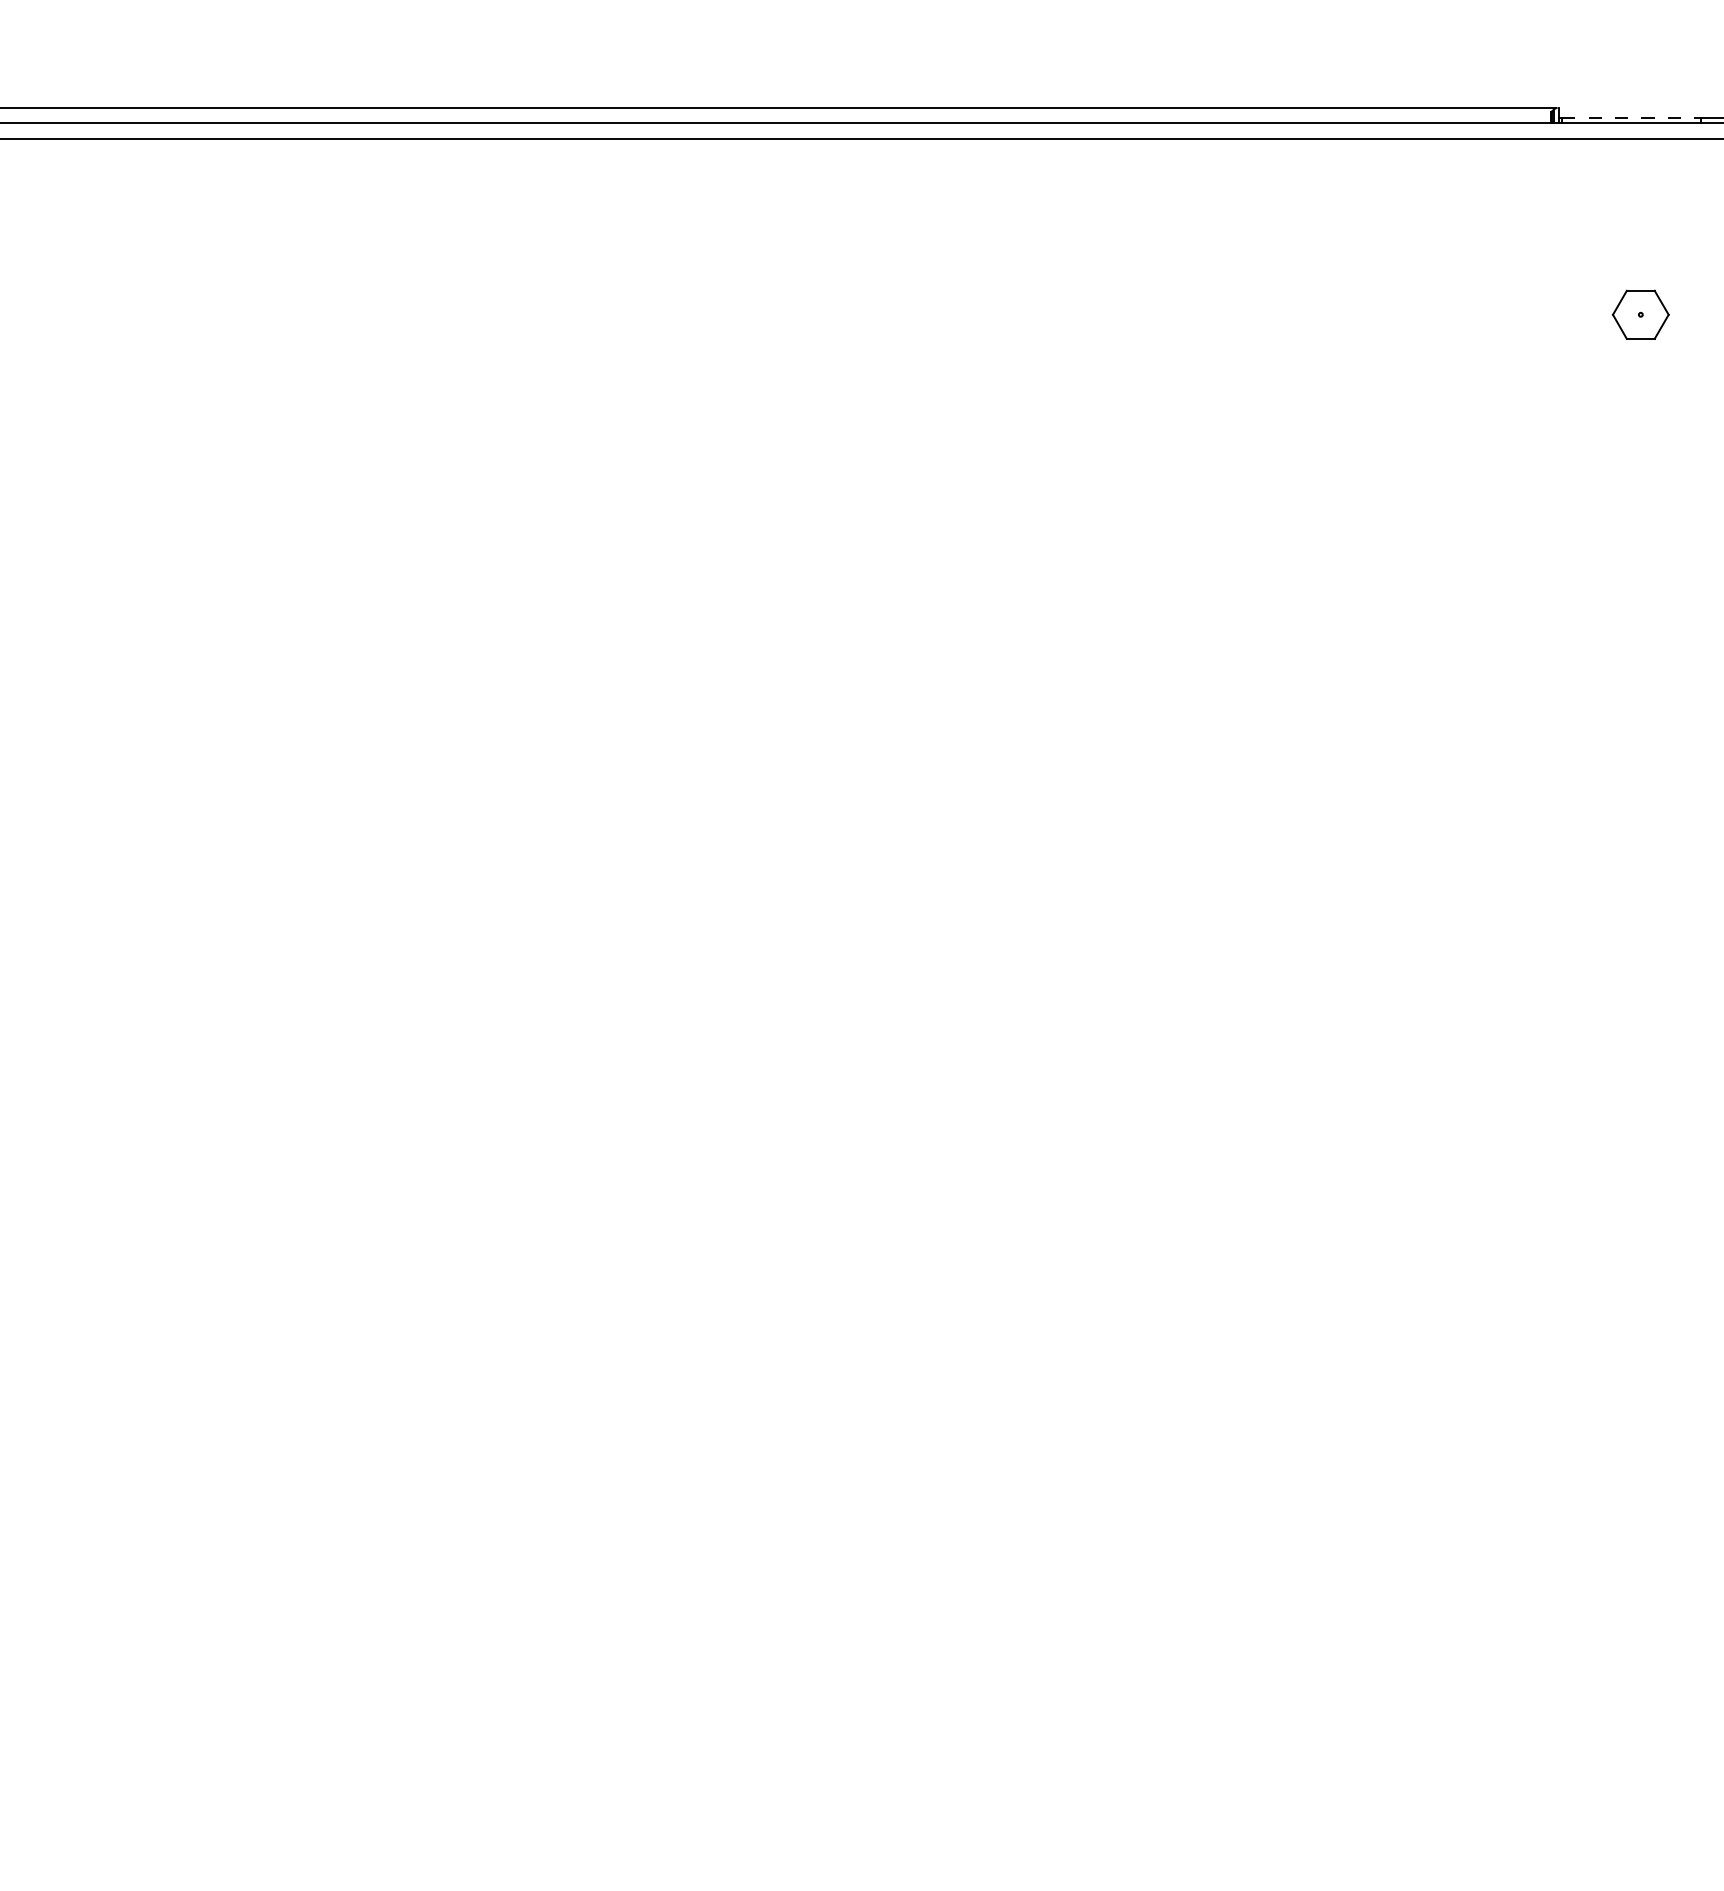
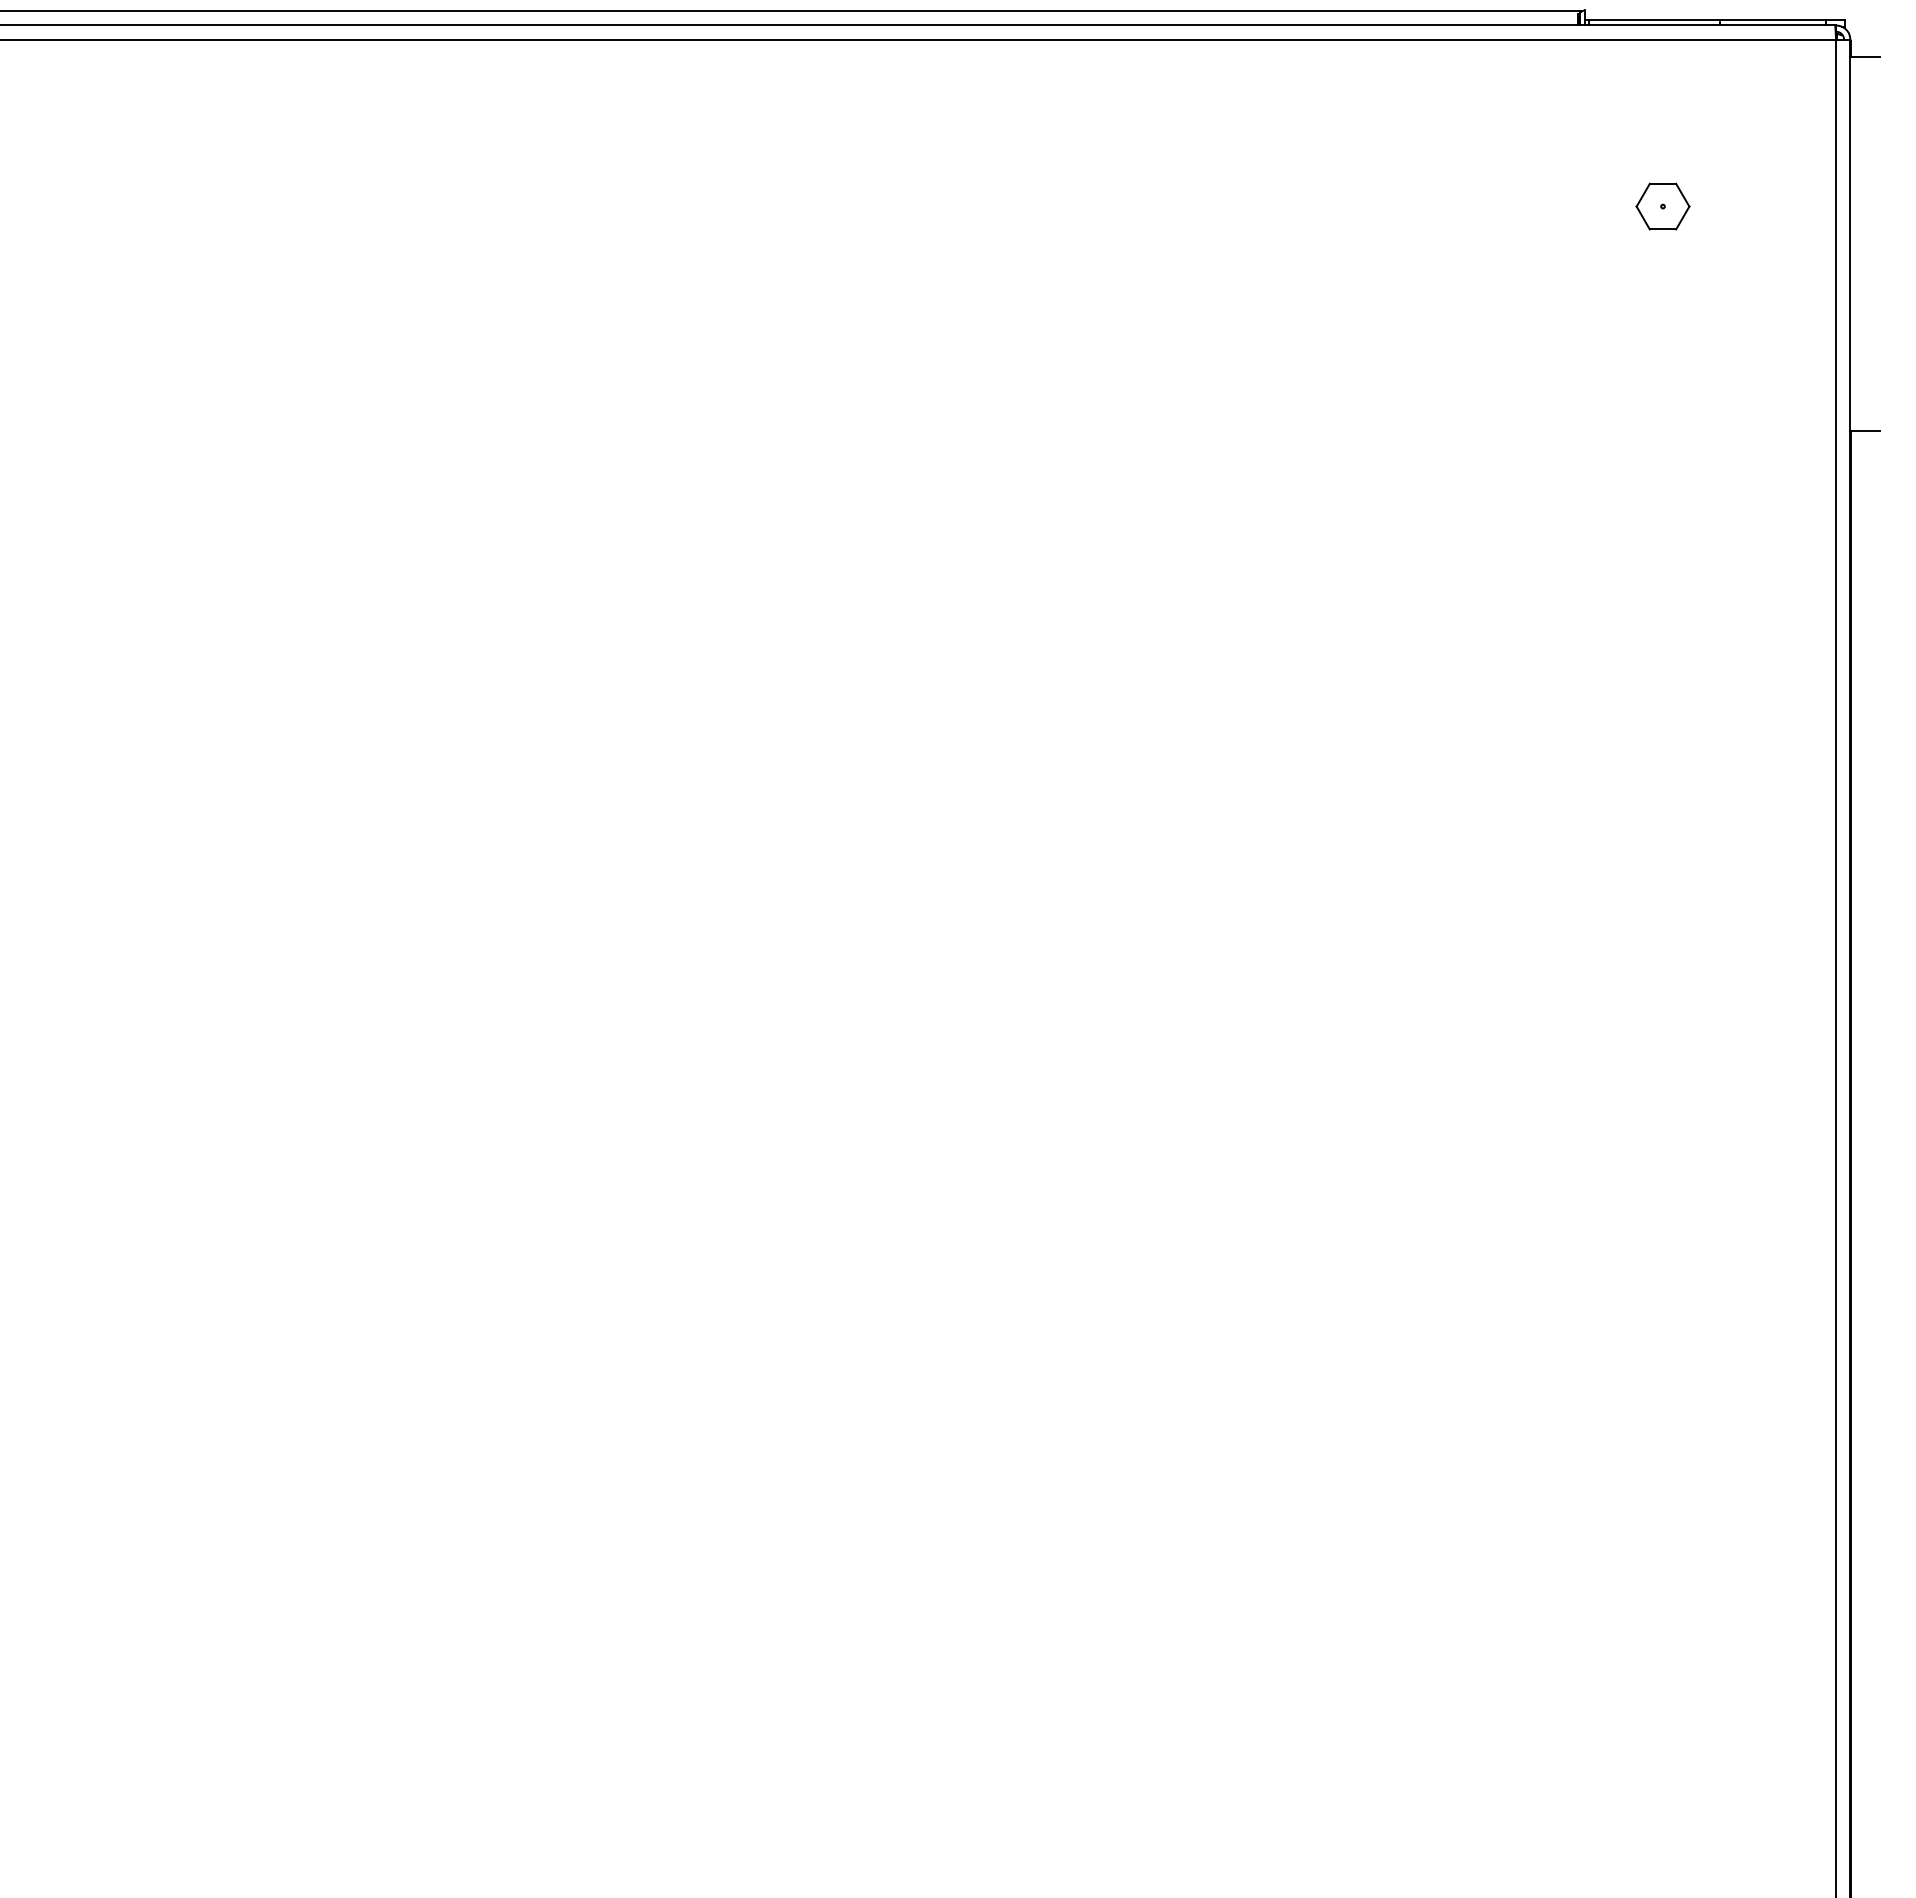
line: (1631, 118) -> (1654, 20), dashed -> solid

